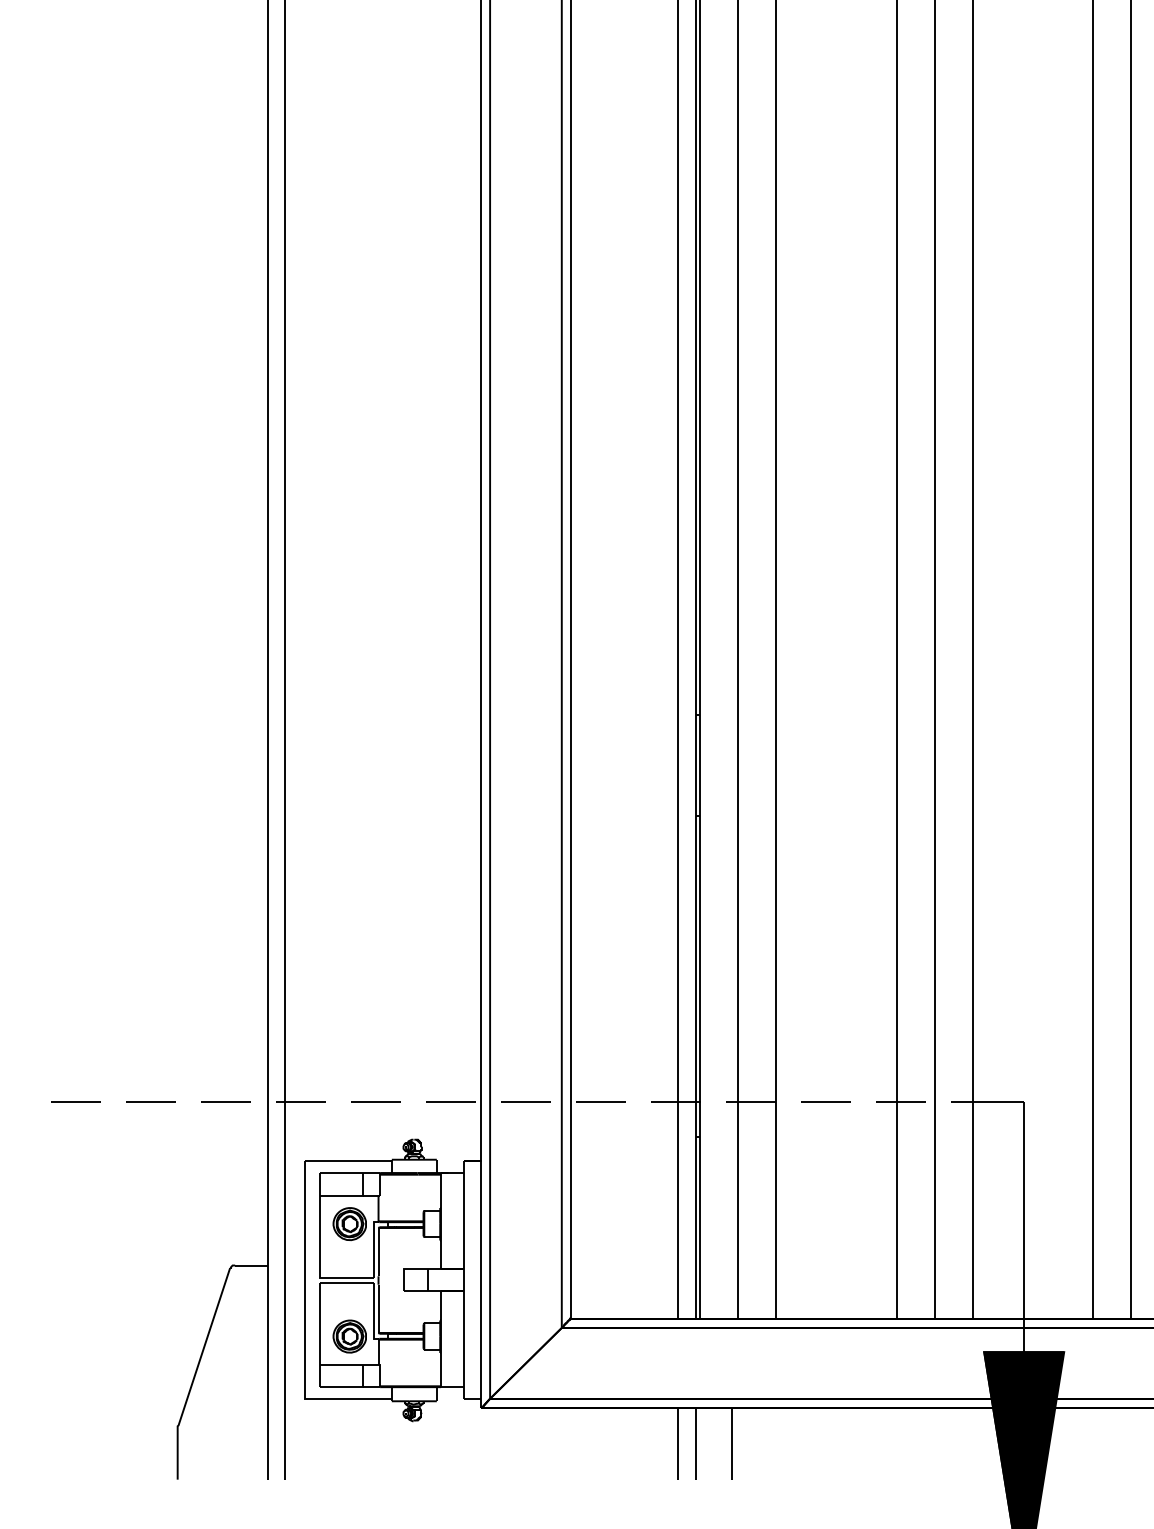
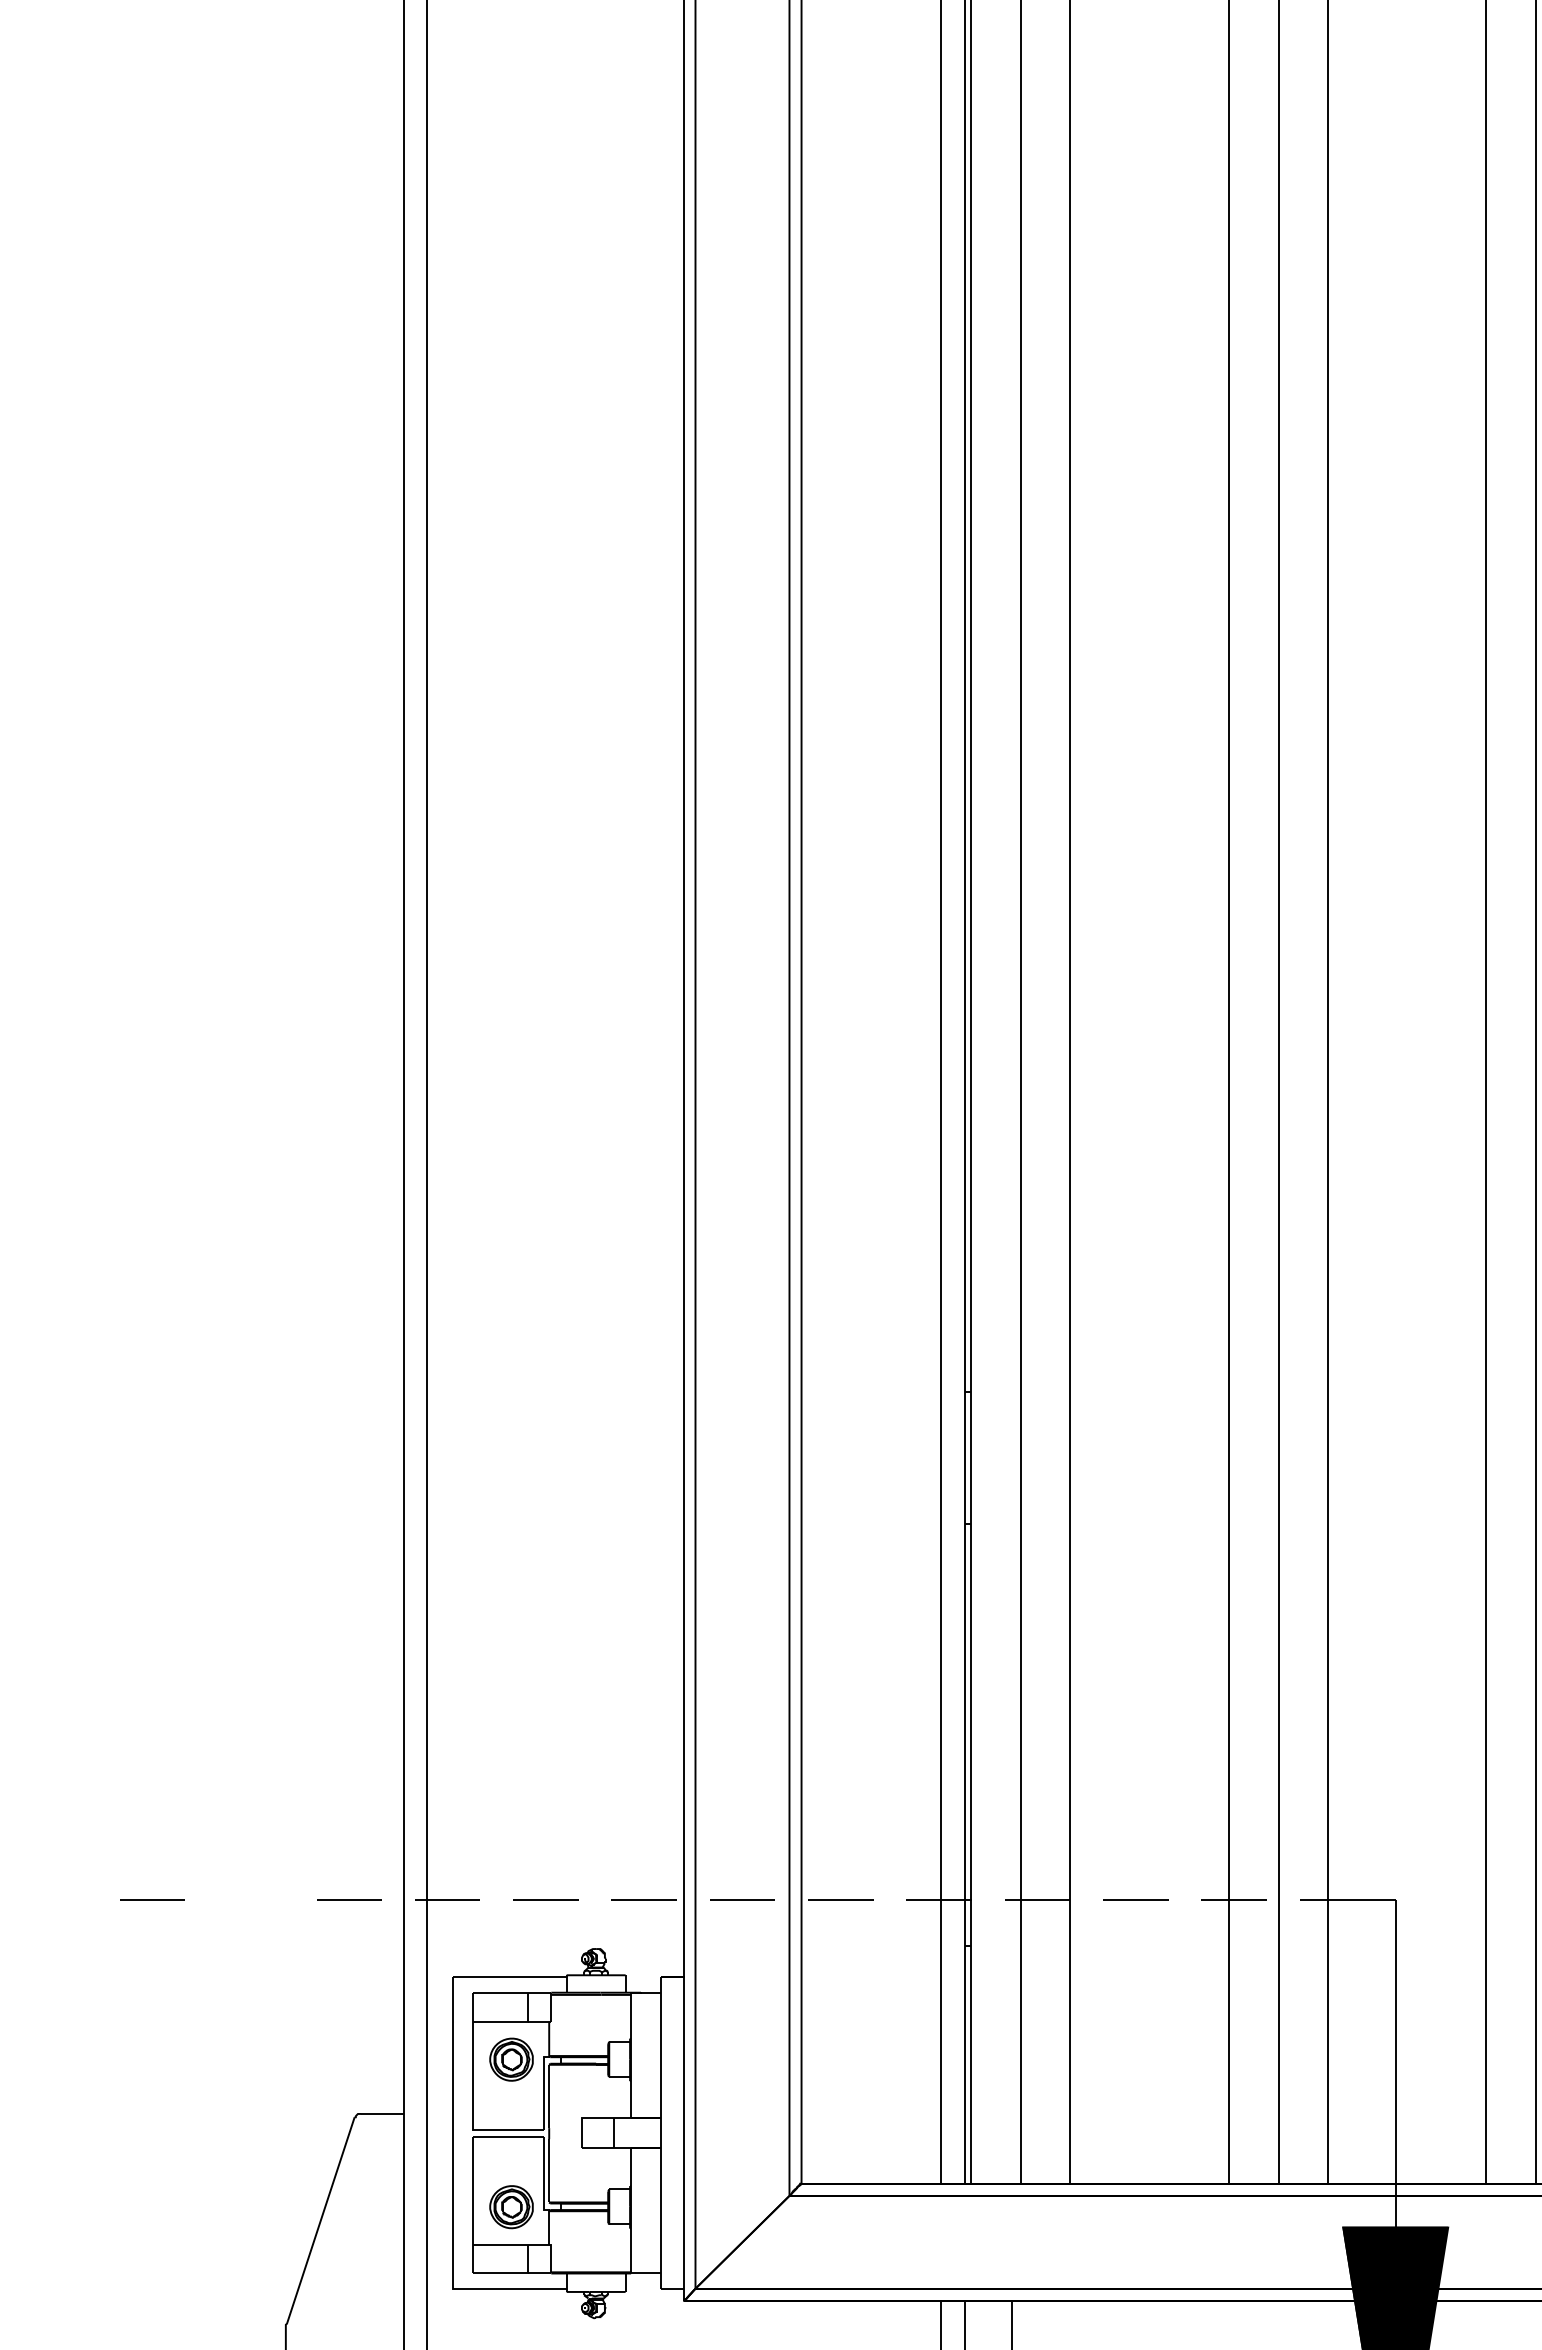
line: (150, 1101) -> (250, 1899), removed

